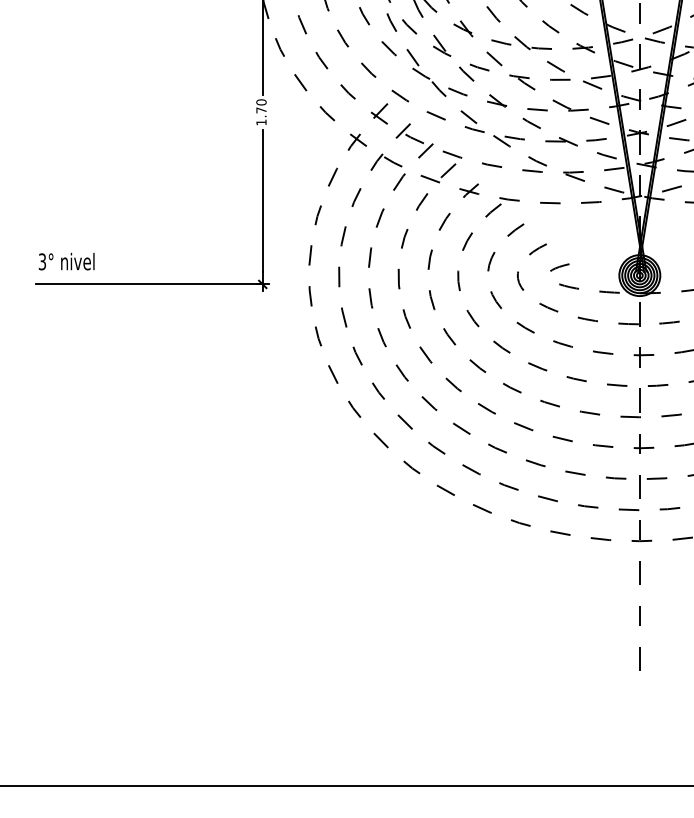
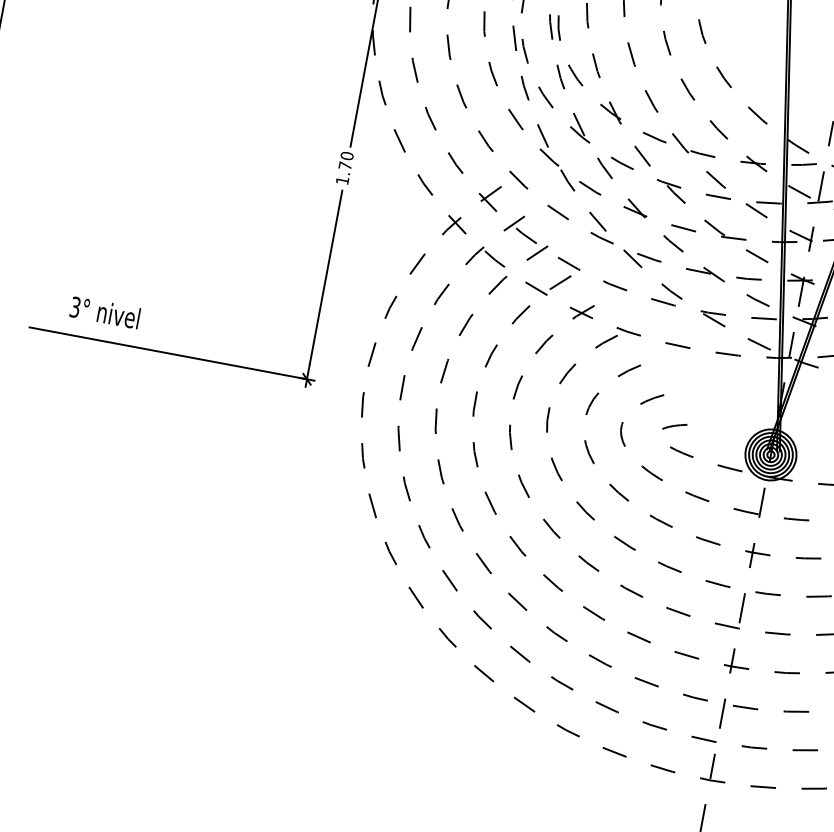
text: (66, 261) -> (104, 312), moved

